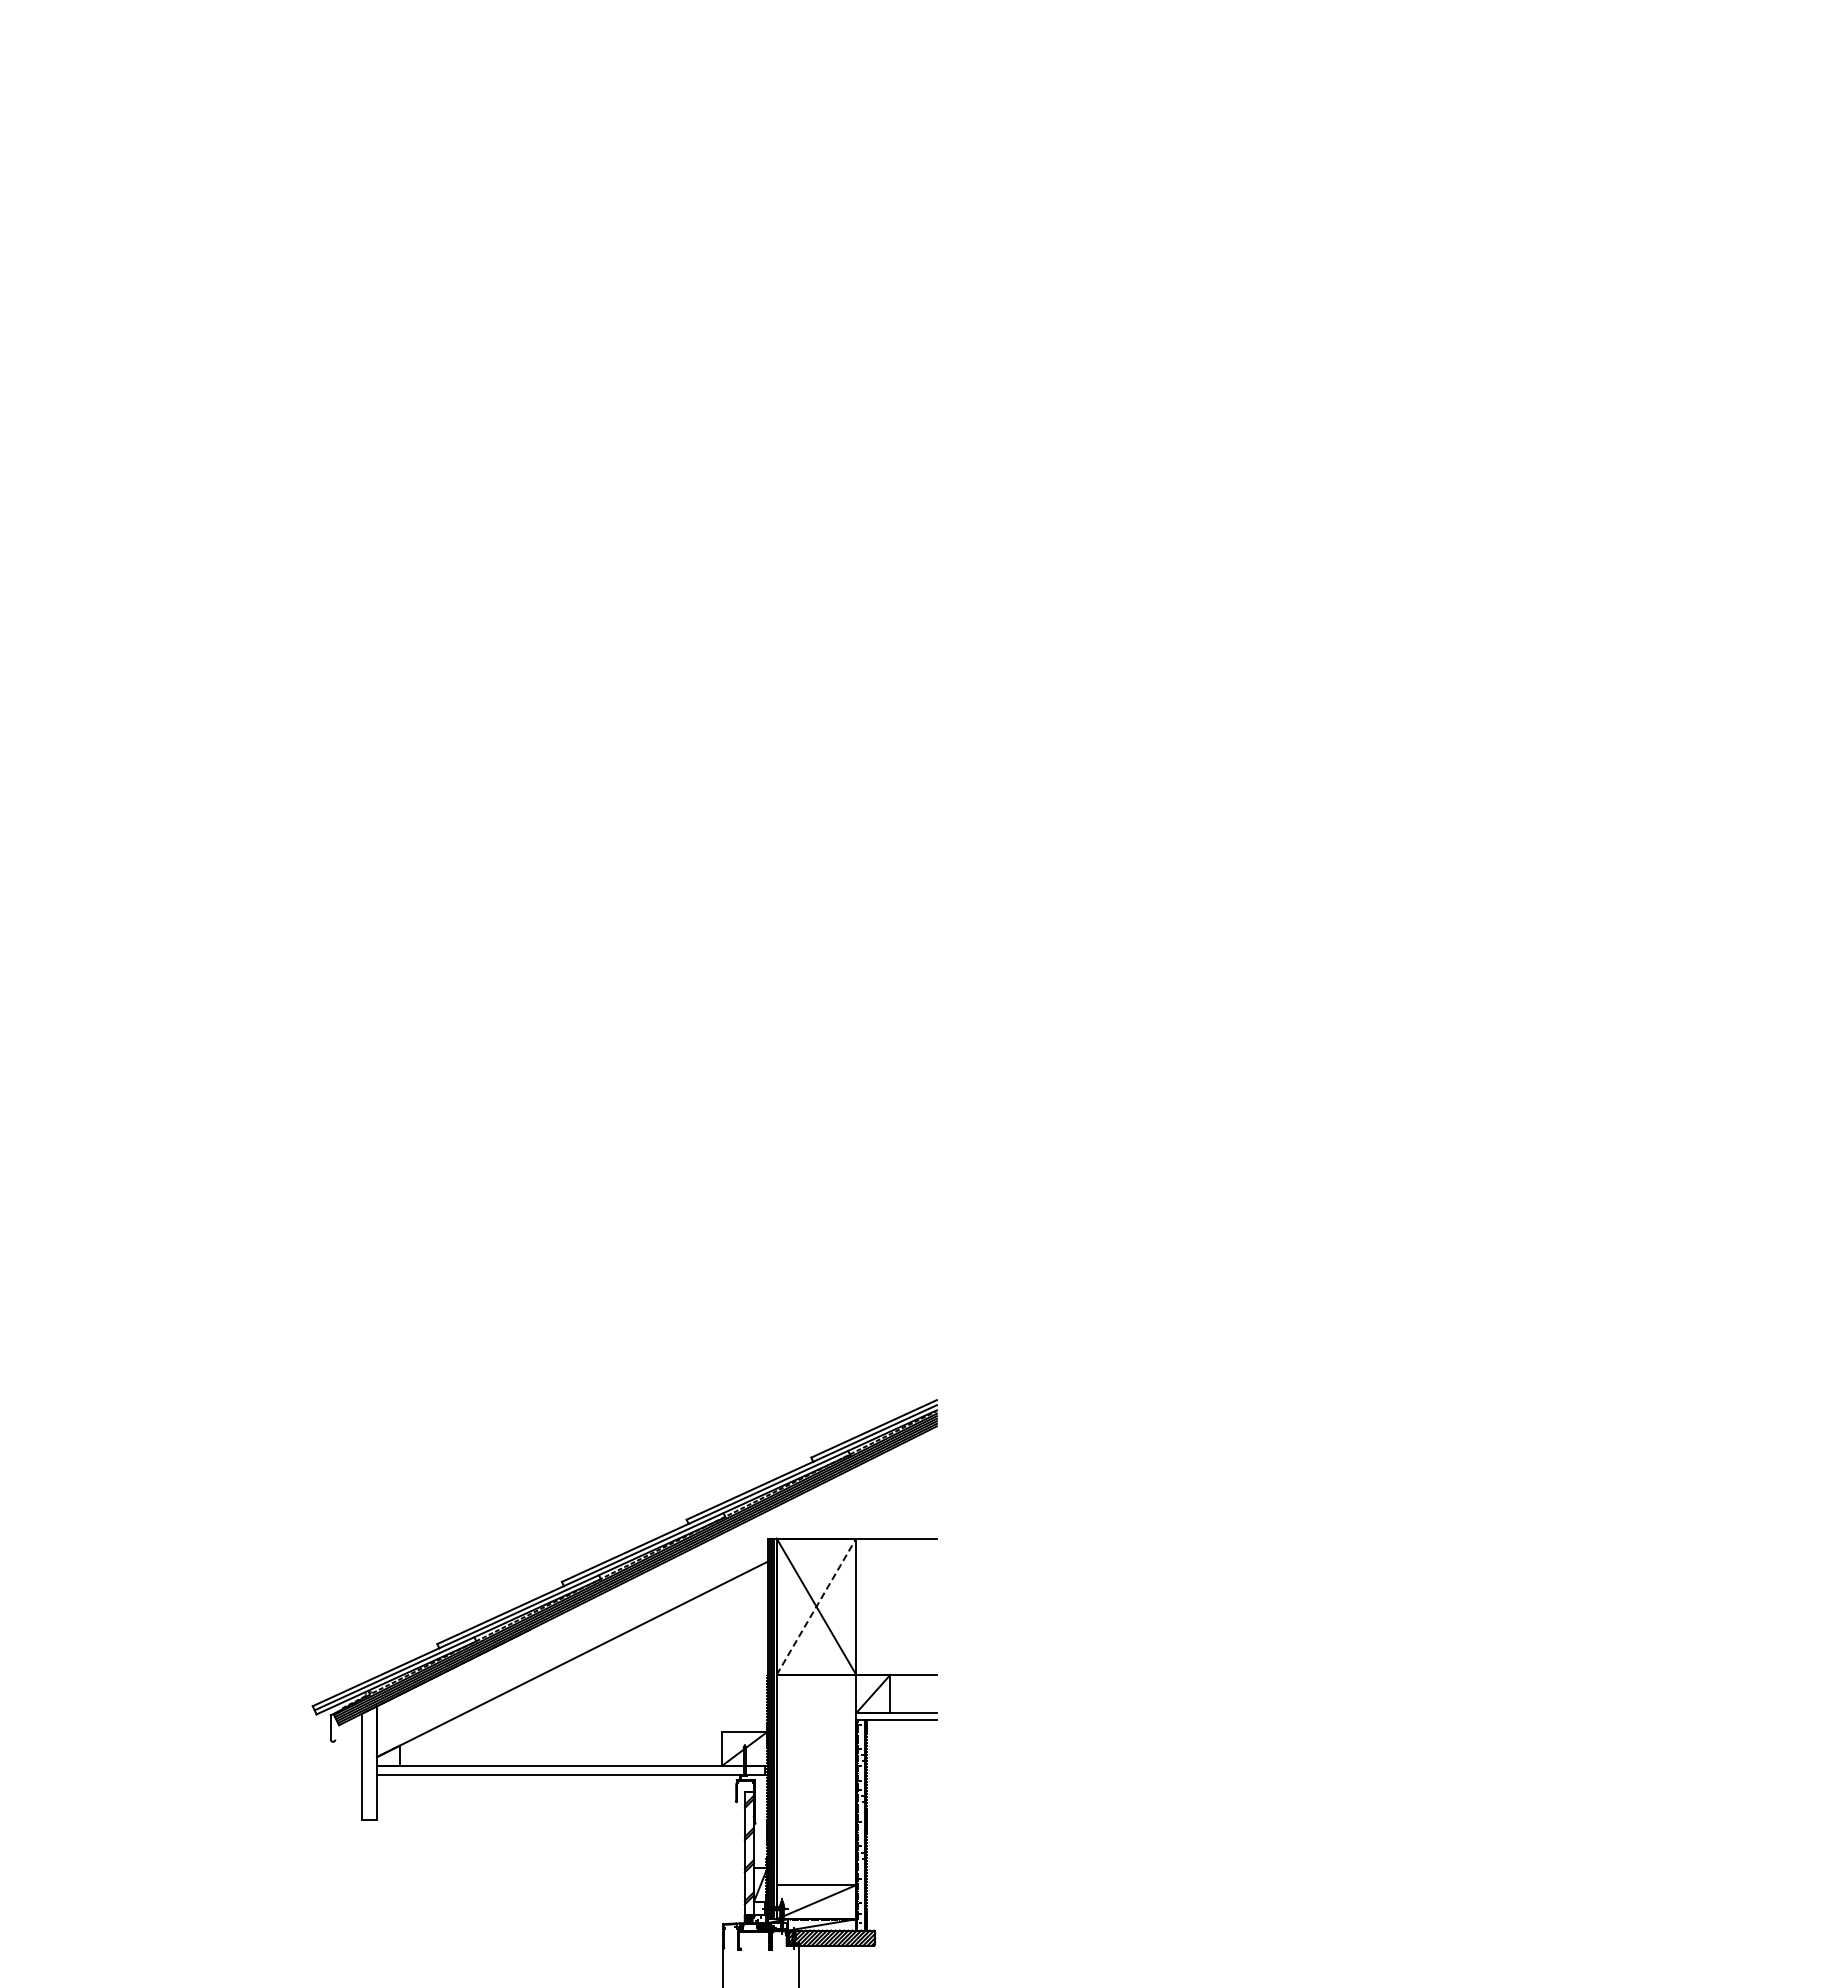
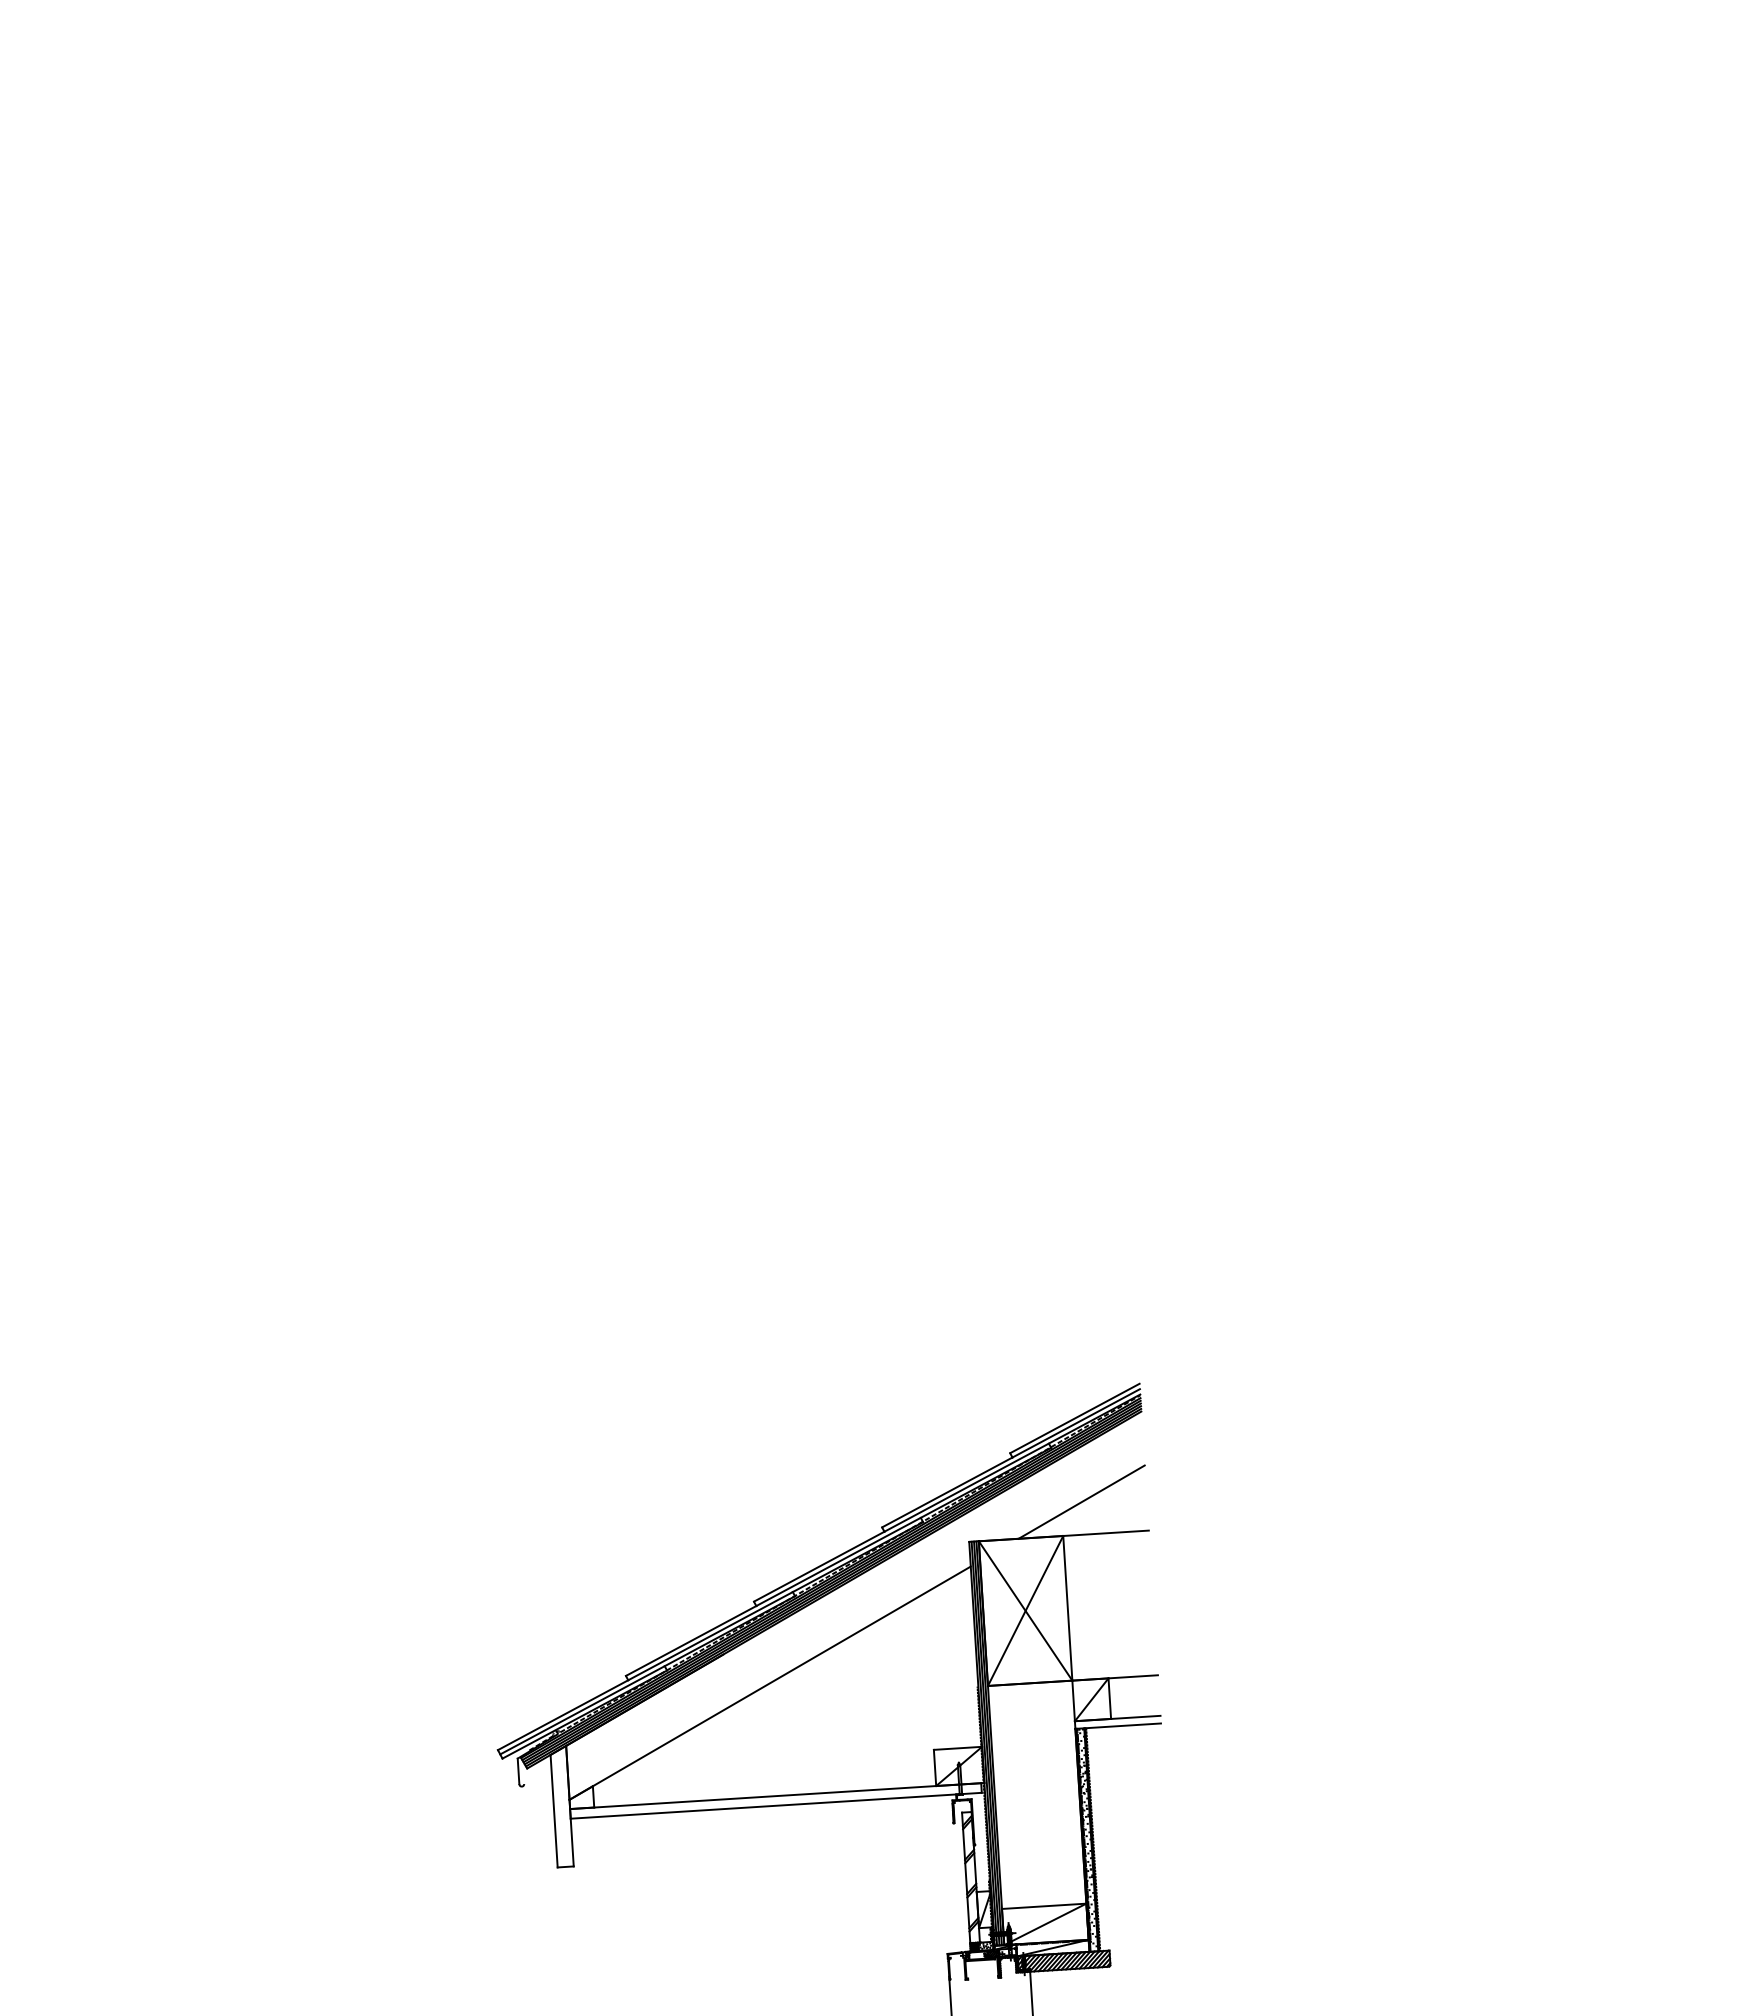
line: (875, 1507) -> (1081, 1501), added
line: (816, 1606) -> (1025, 1610), dashed -> solid

